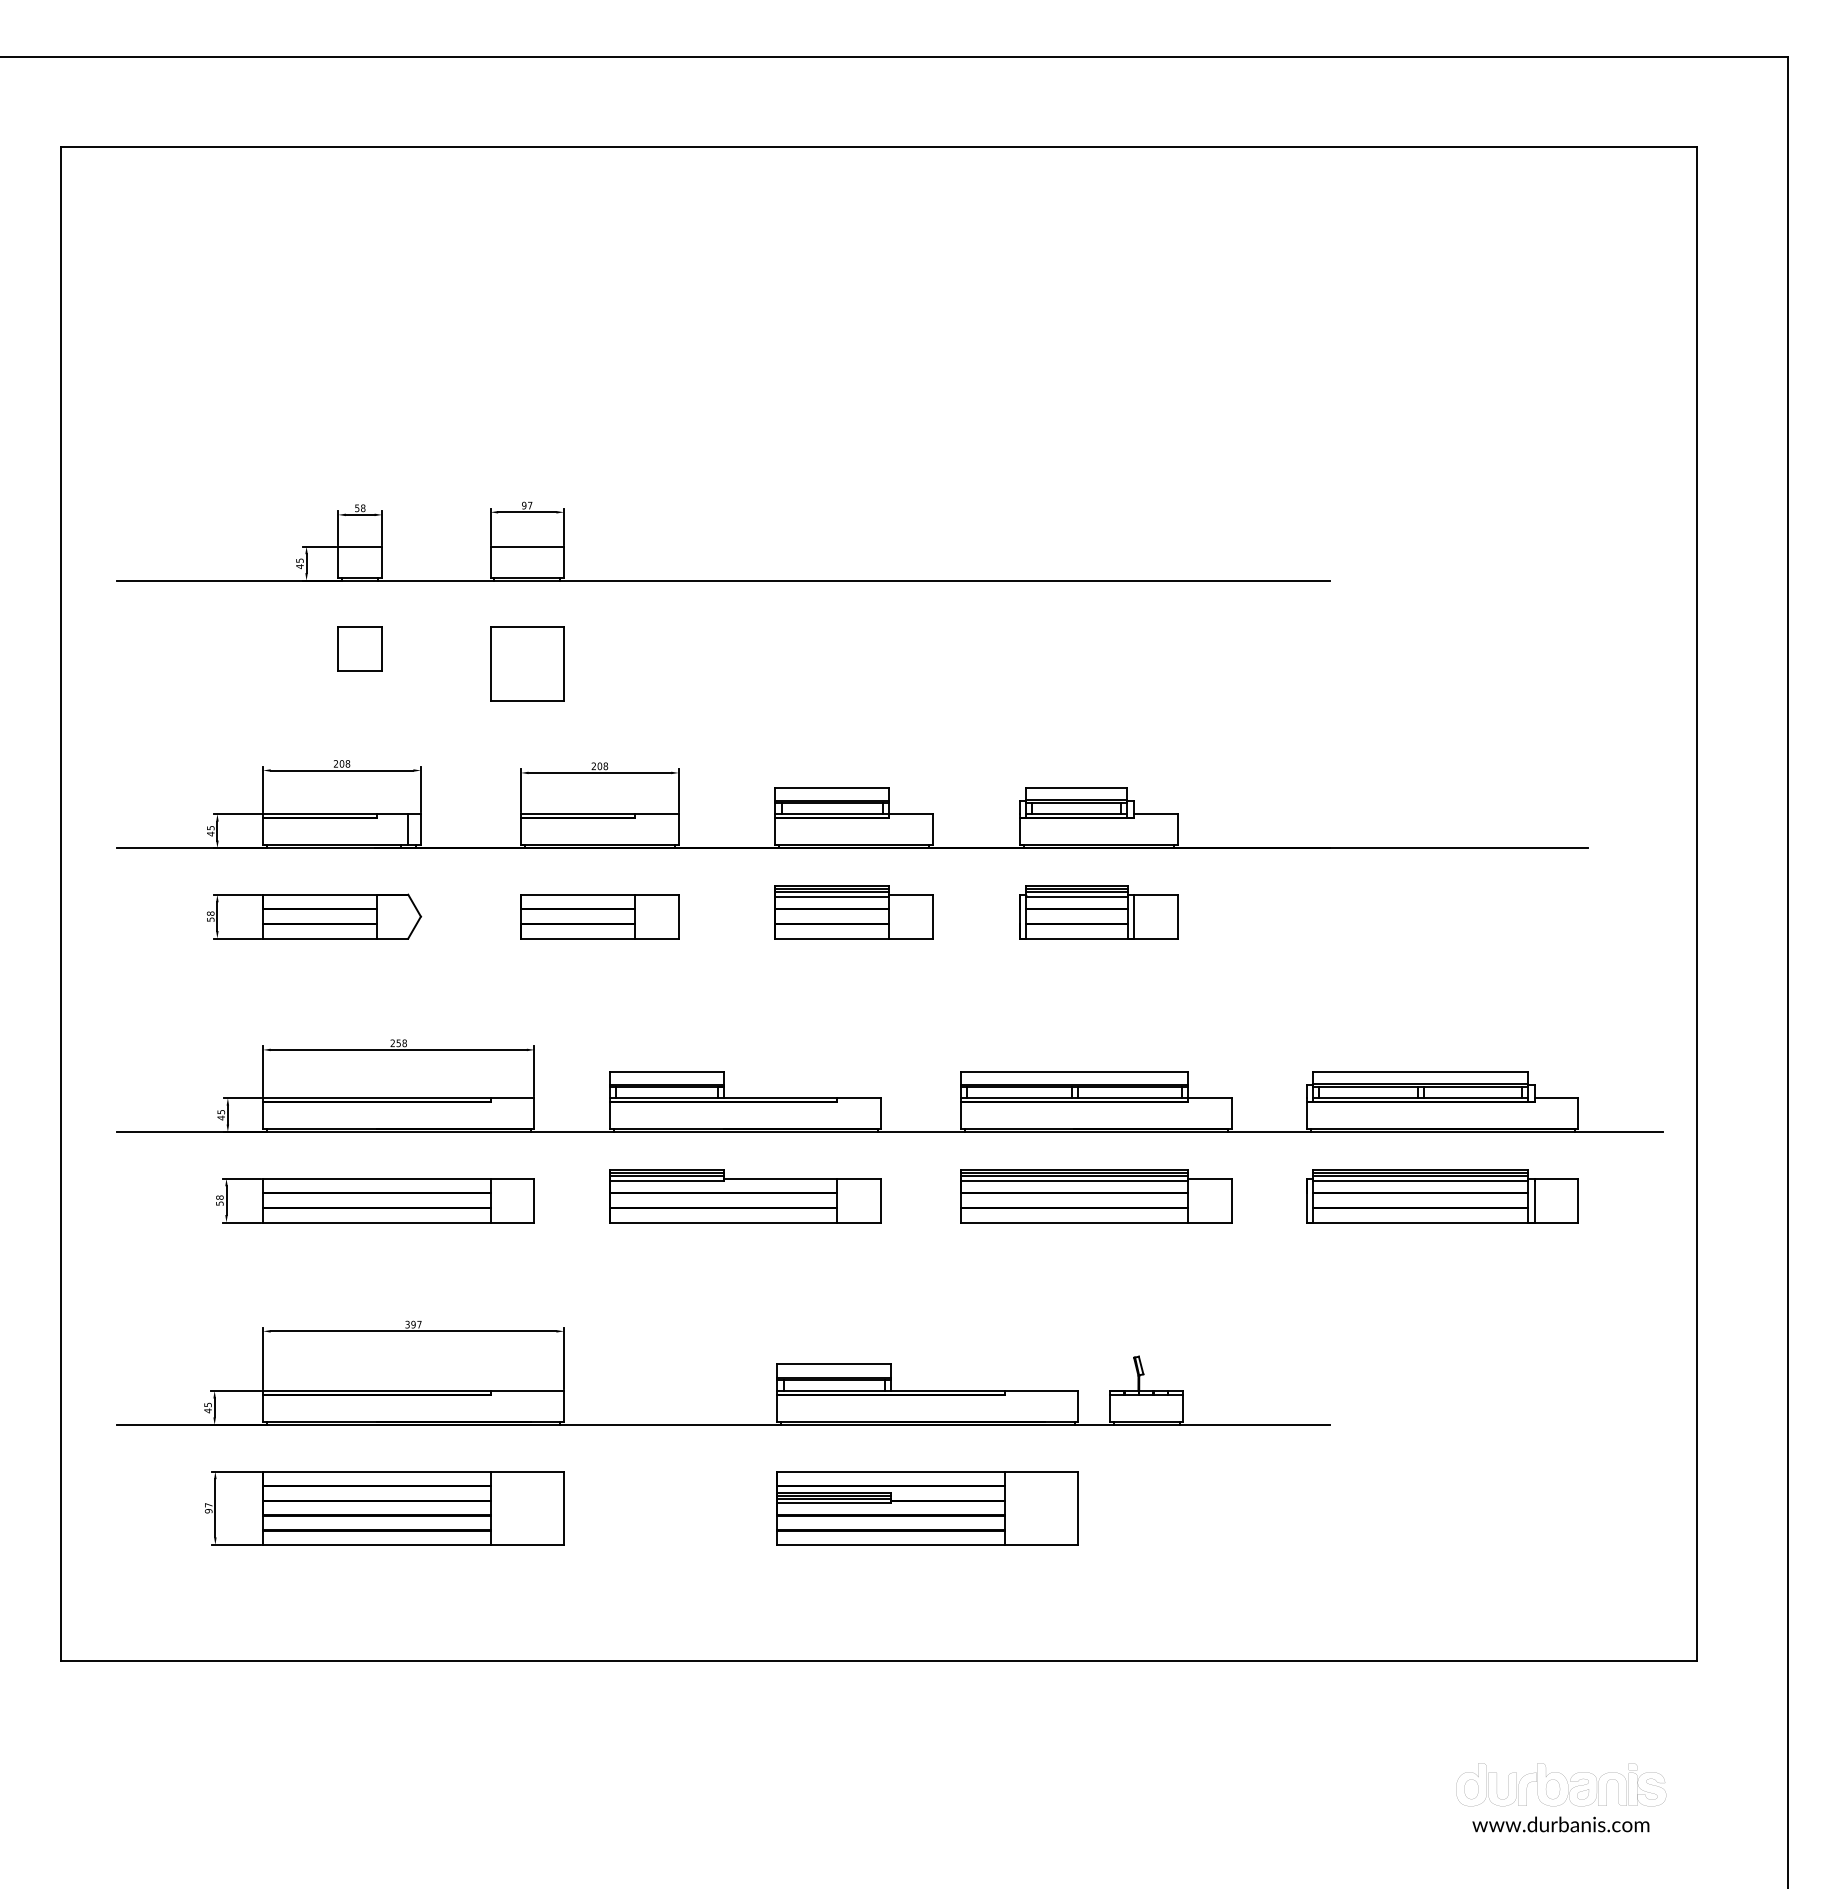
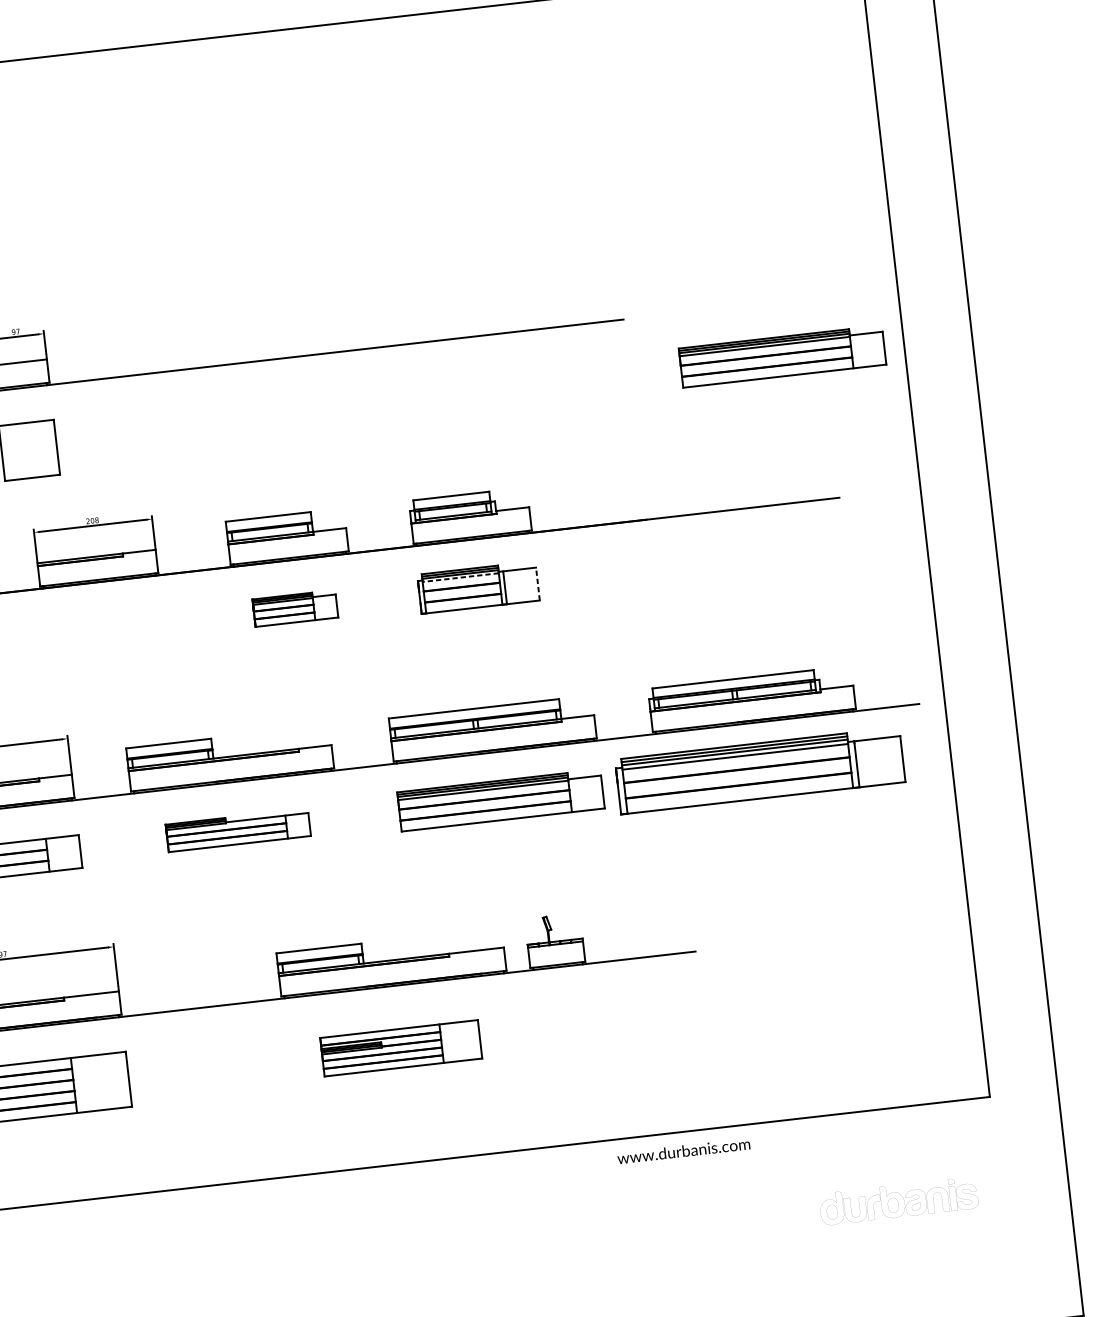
part: (1534, 653) -> (782, 356), added
line: (1076, 896) -> (460, 577), solid -> dashed
part: (853, 912) -> (294, 608), size x0.7
part: (599, 916) -> (105, 633), removed
line: (1177, 916) -> (537, 583), solid -> dashed
part: (745, 1196) -> (238, 830), size x0.7
part: (1442, 1196) -> (759, 770), size x1.4
part: (927, 1508) -> (401, 1048), size x0.7
text: (1560, 1824) -> (683, 1151), moved

